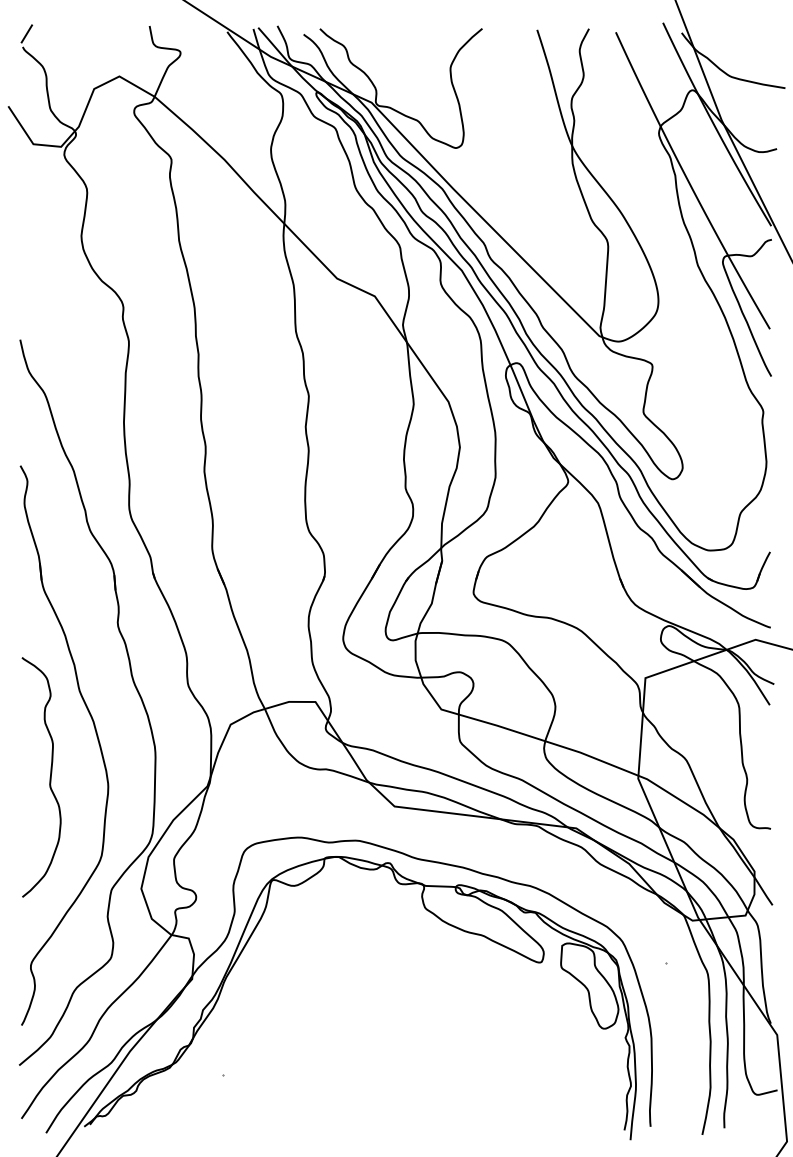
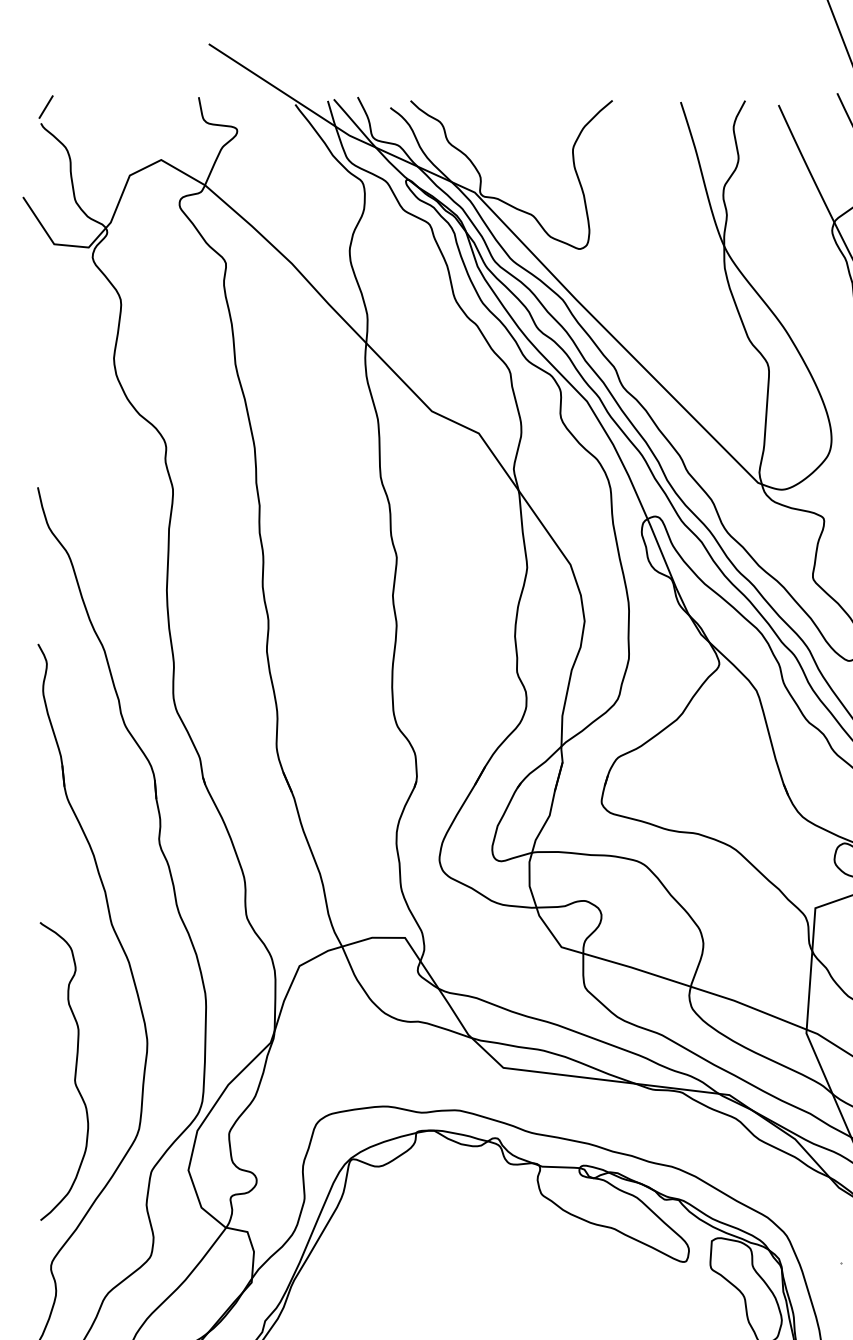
curve: (49, 777) -> (74, 1071), moved

